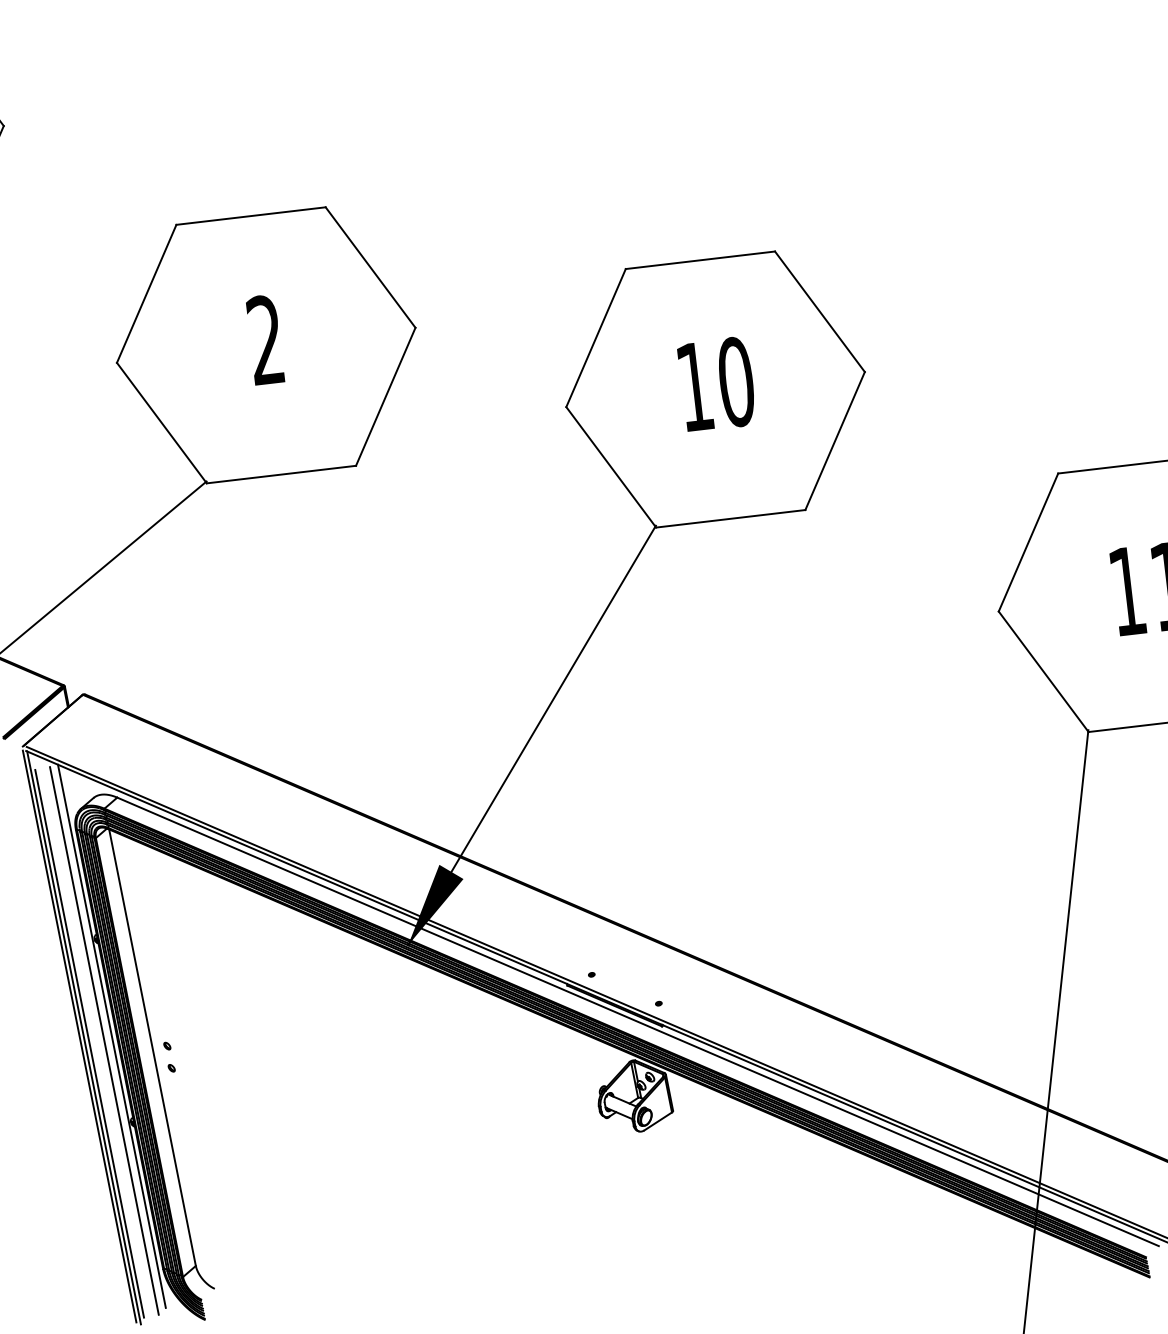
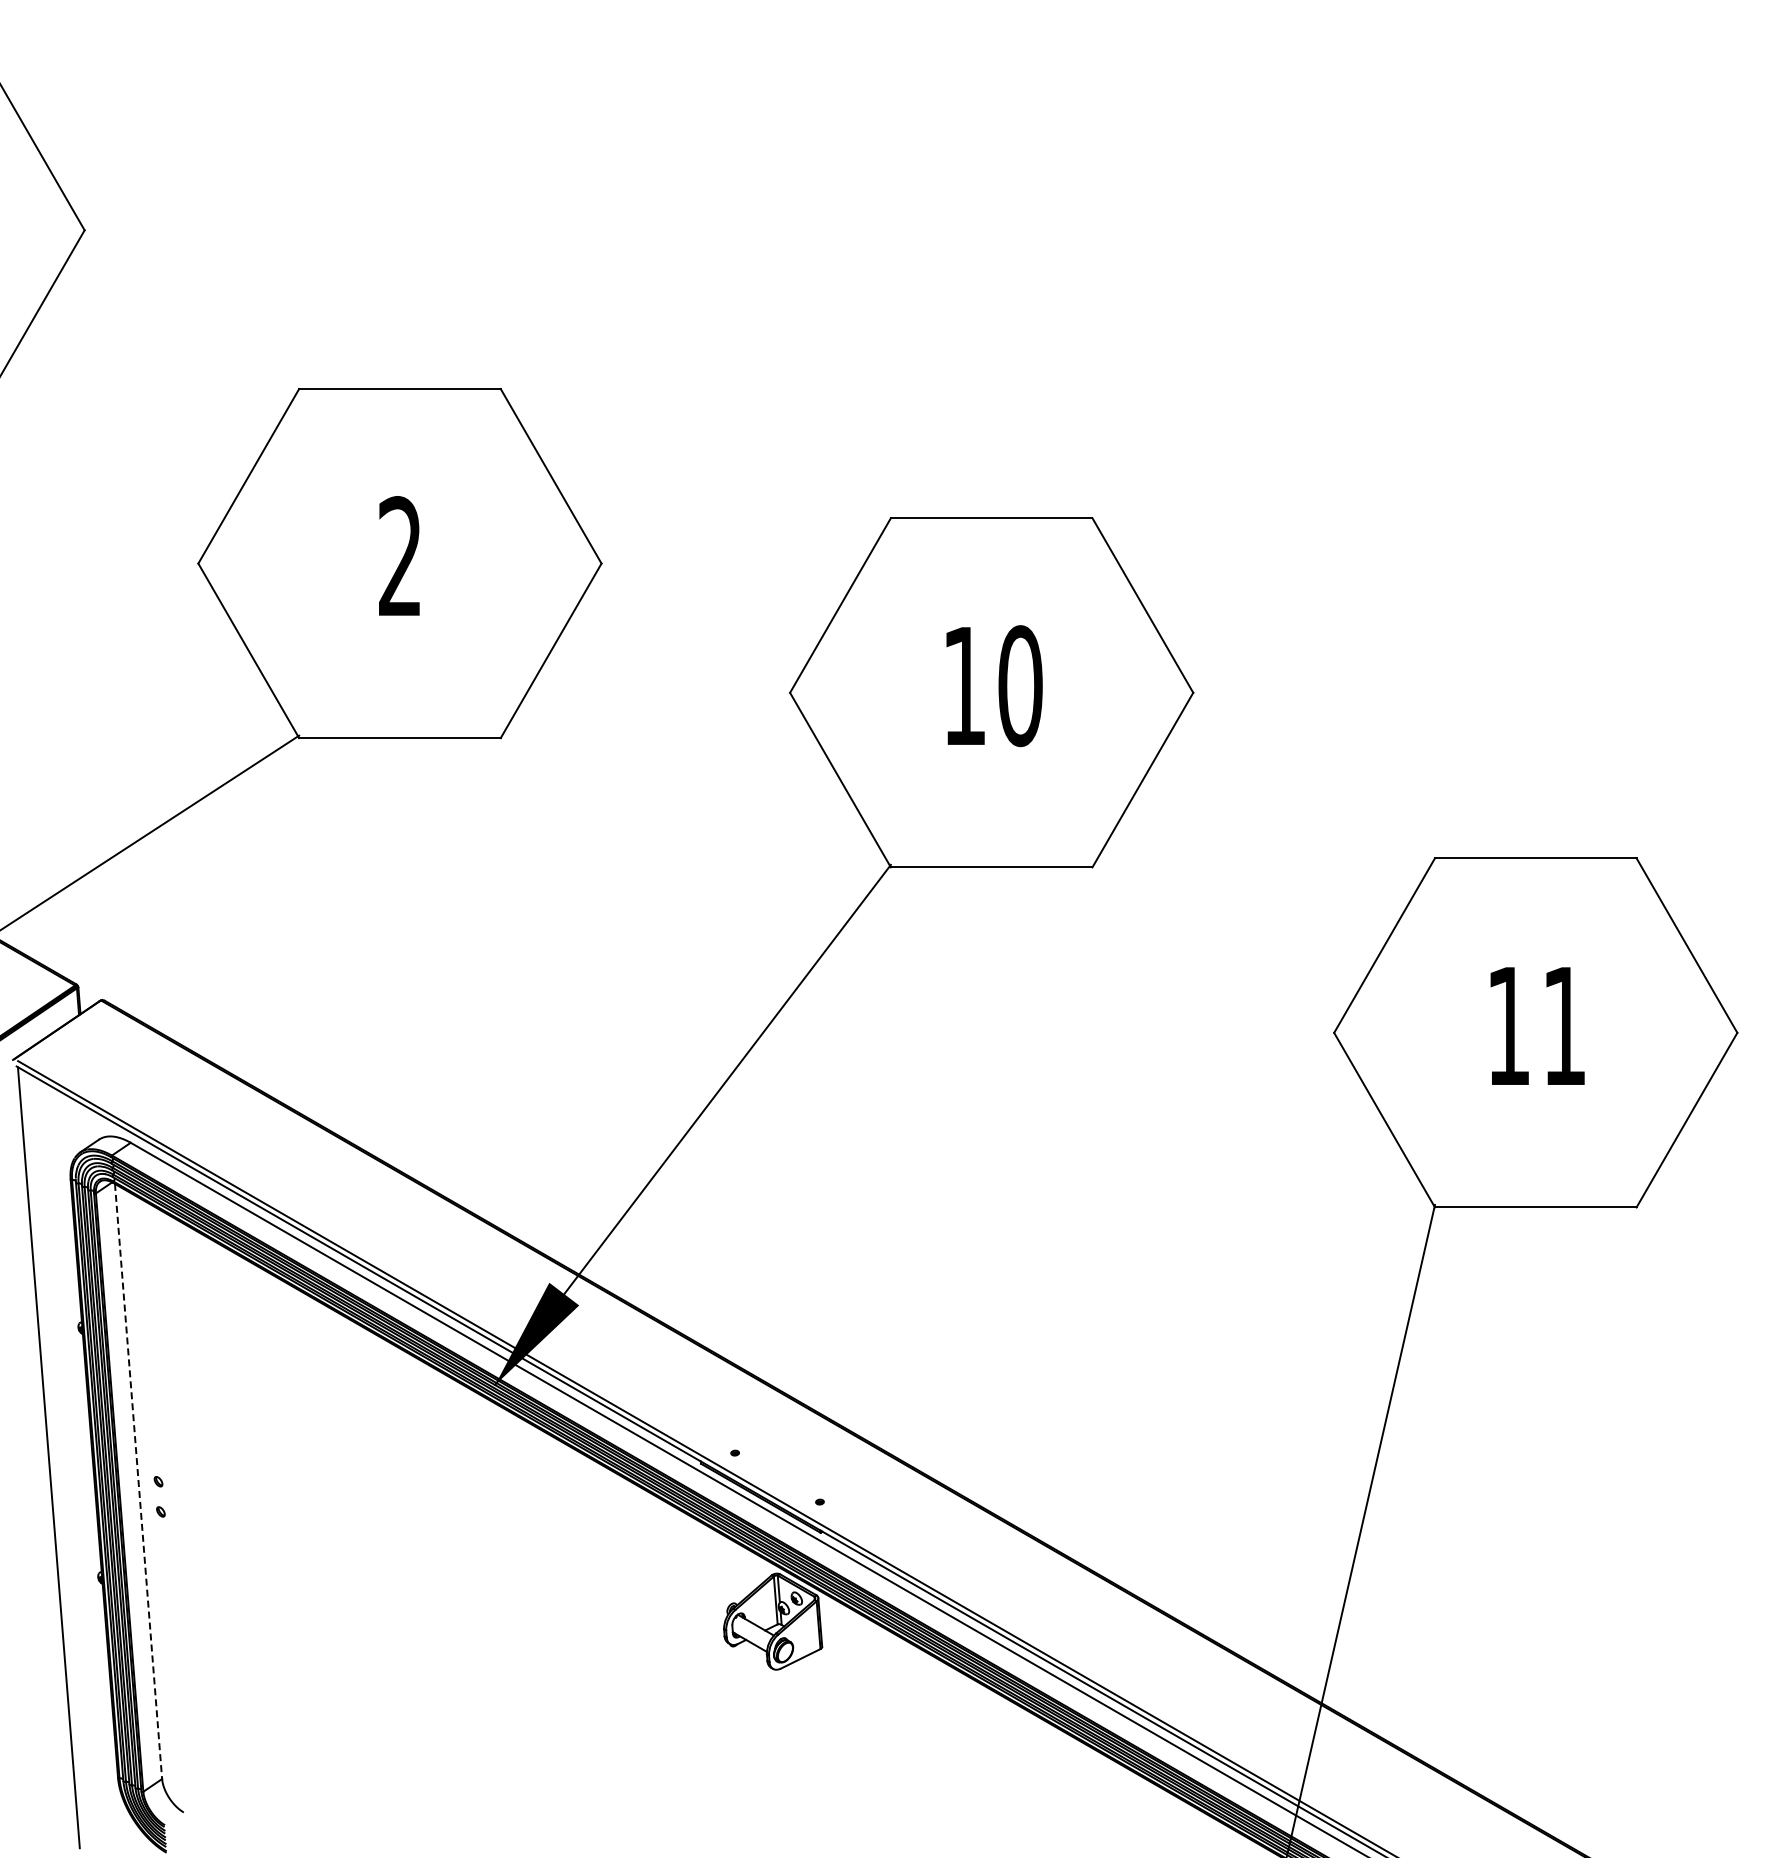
line: (79, 1035) -> (43, 1454), removed
line: (111, 1036) -> (85, 1459), removed
line: (104, 1040) -> (75, 1464), removed
line: (88, 1043) -> (54, 1466), removed
line: (152, 1047) -> (138, 1481), solid -> dashed

